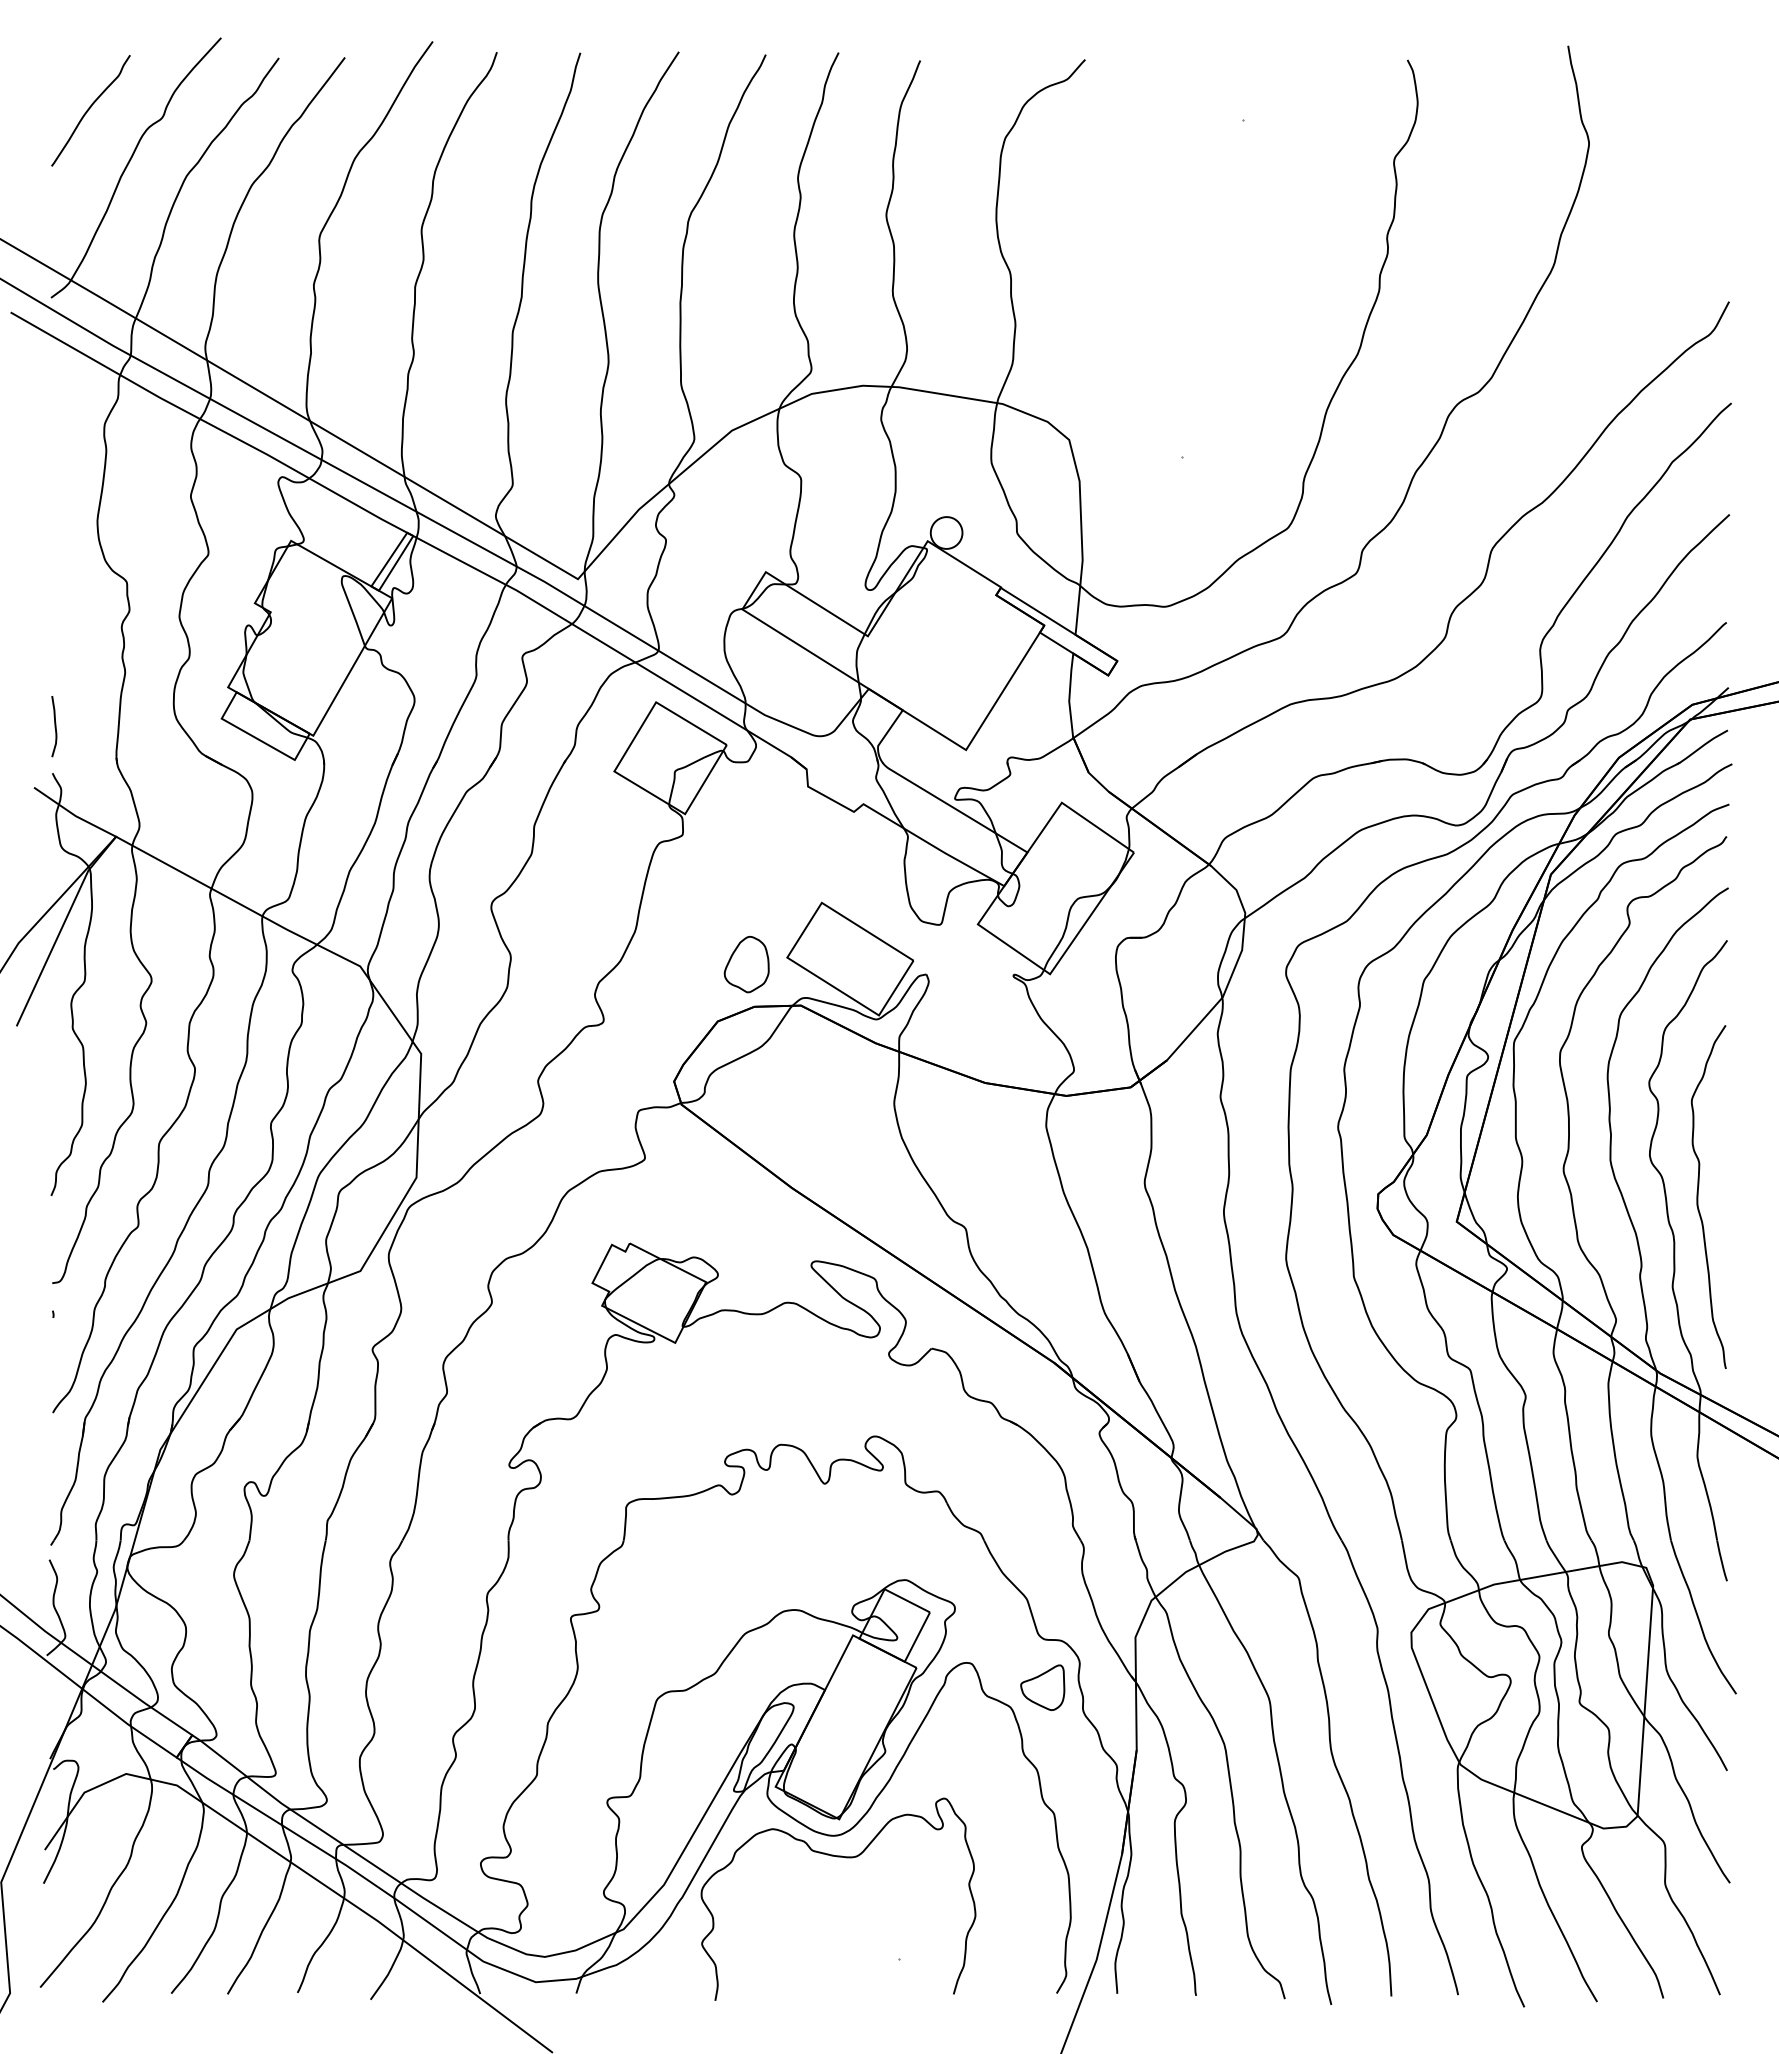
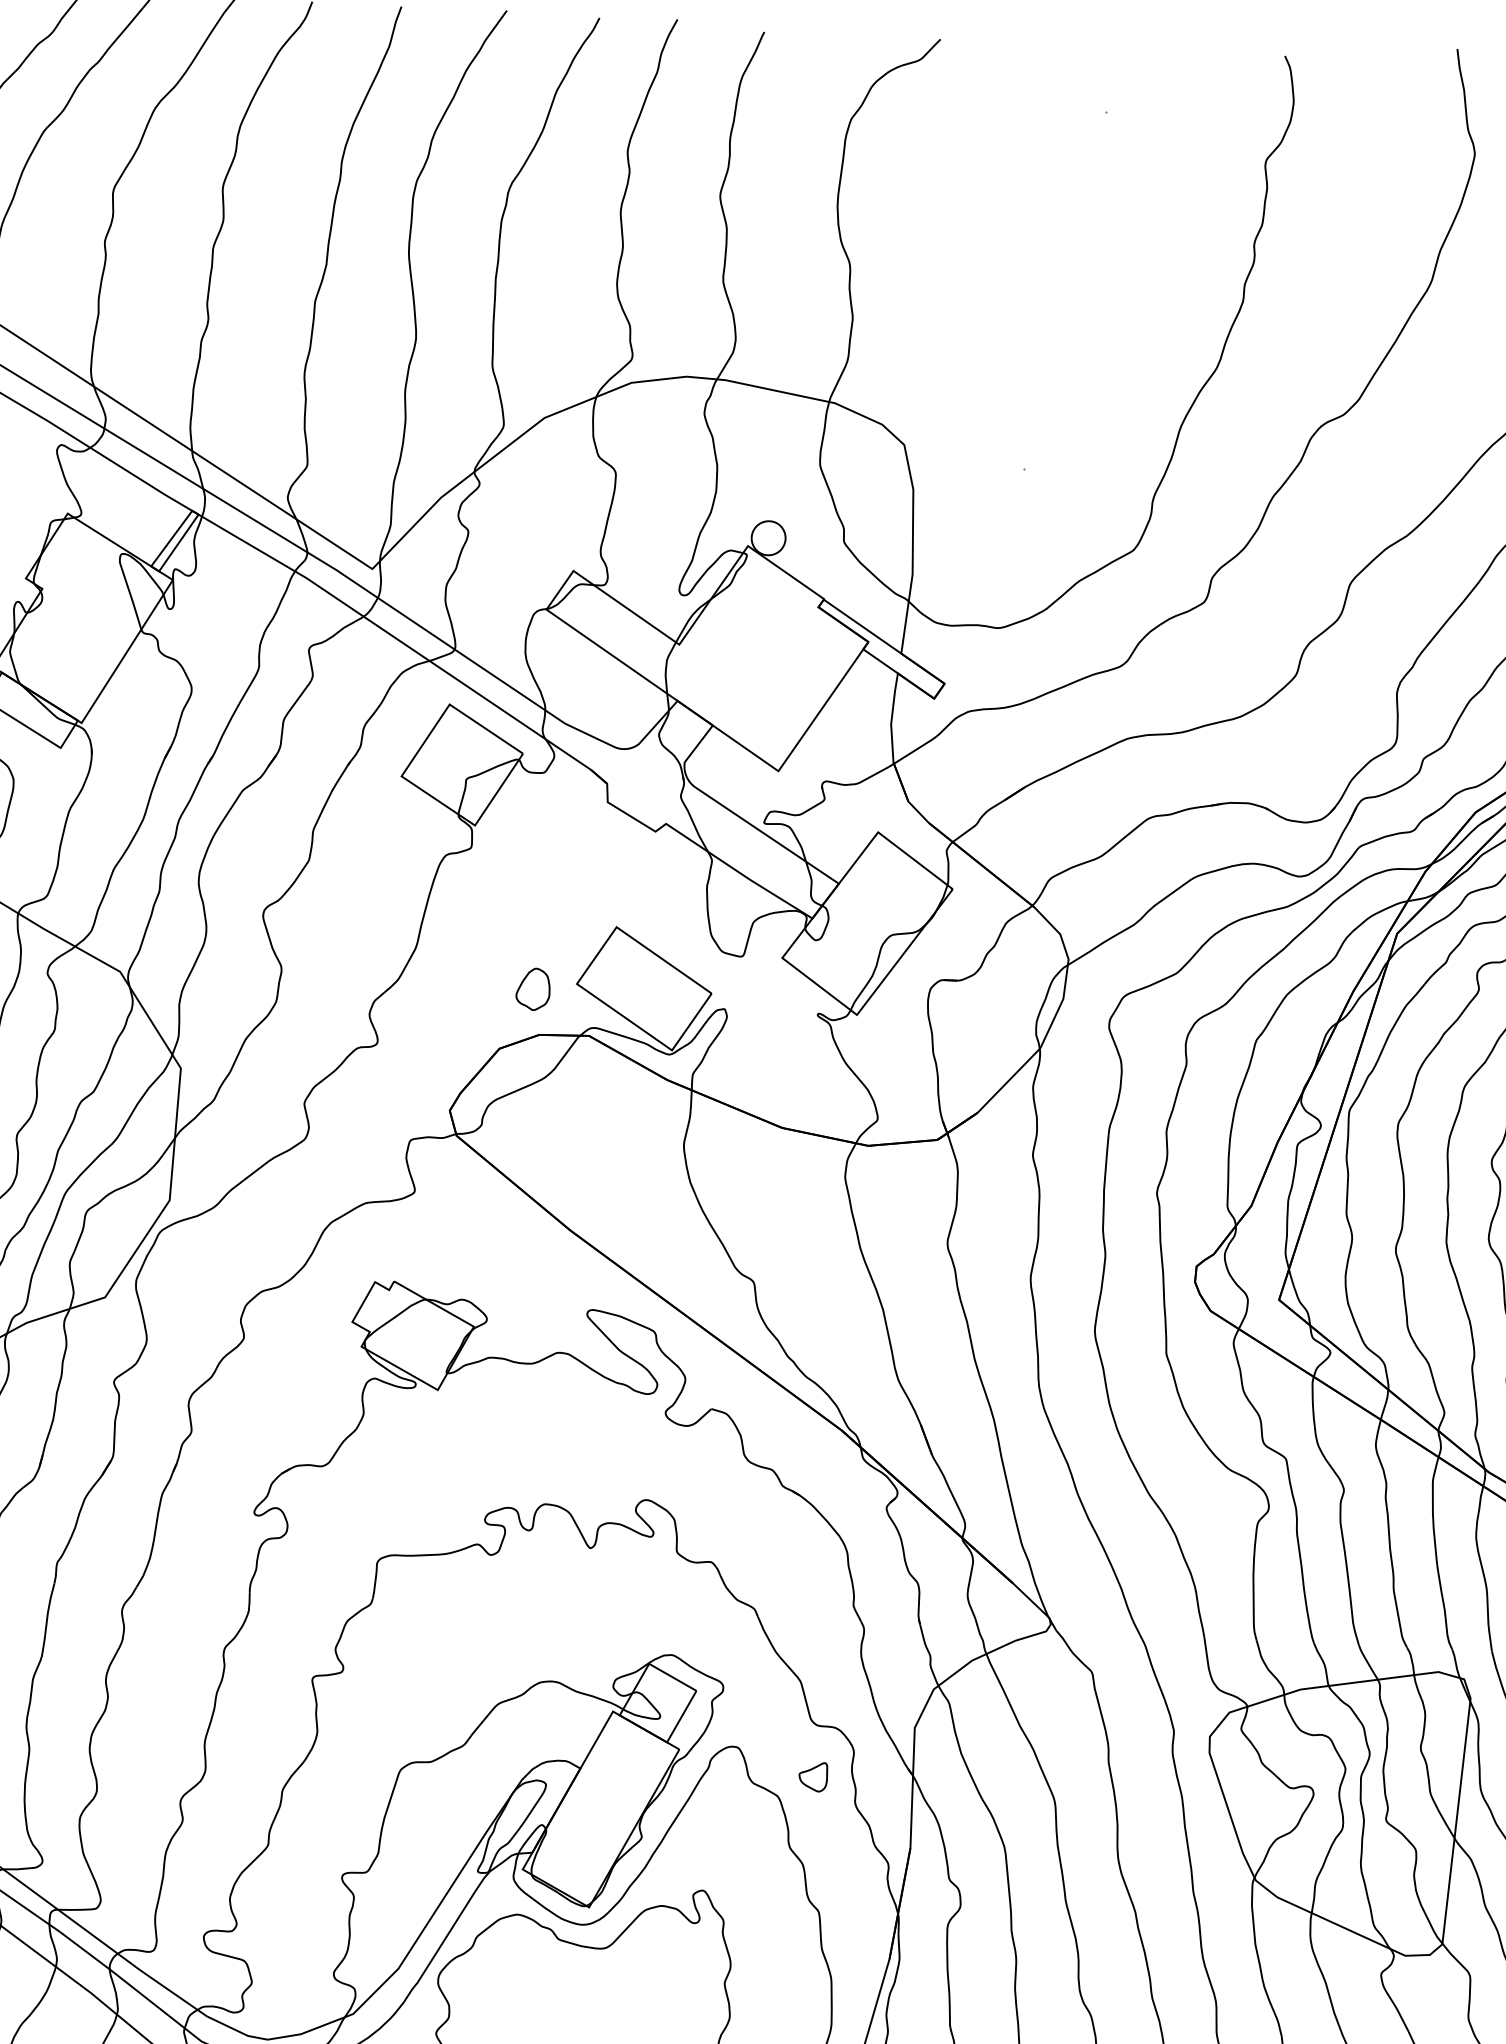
part: (746, 964) -> (533, 989), size x0.7
part: (1042, 1687) -> (812, 1776), size x0.6

